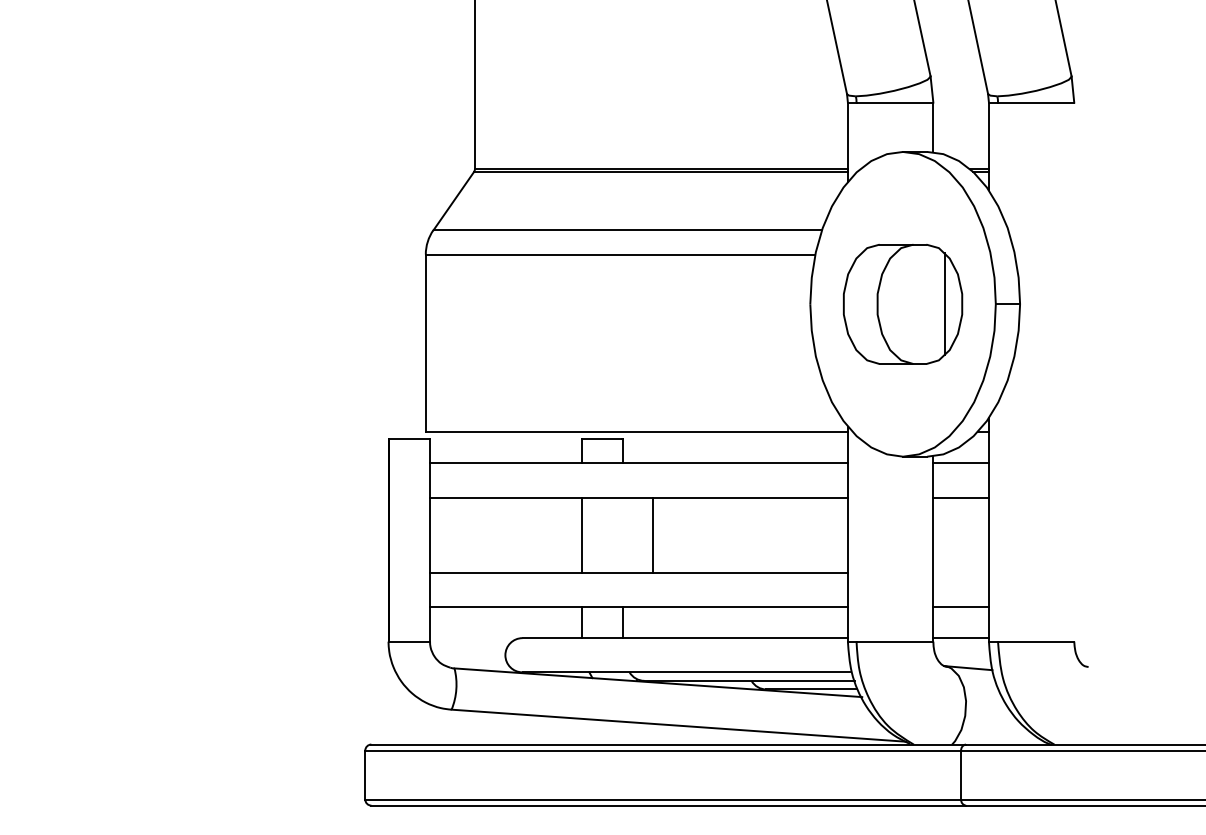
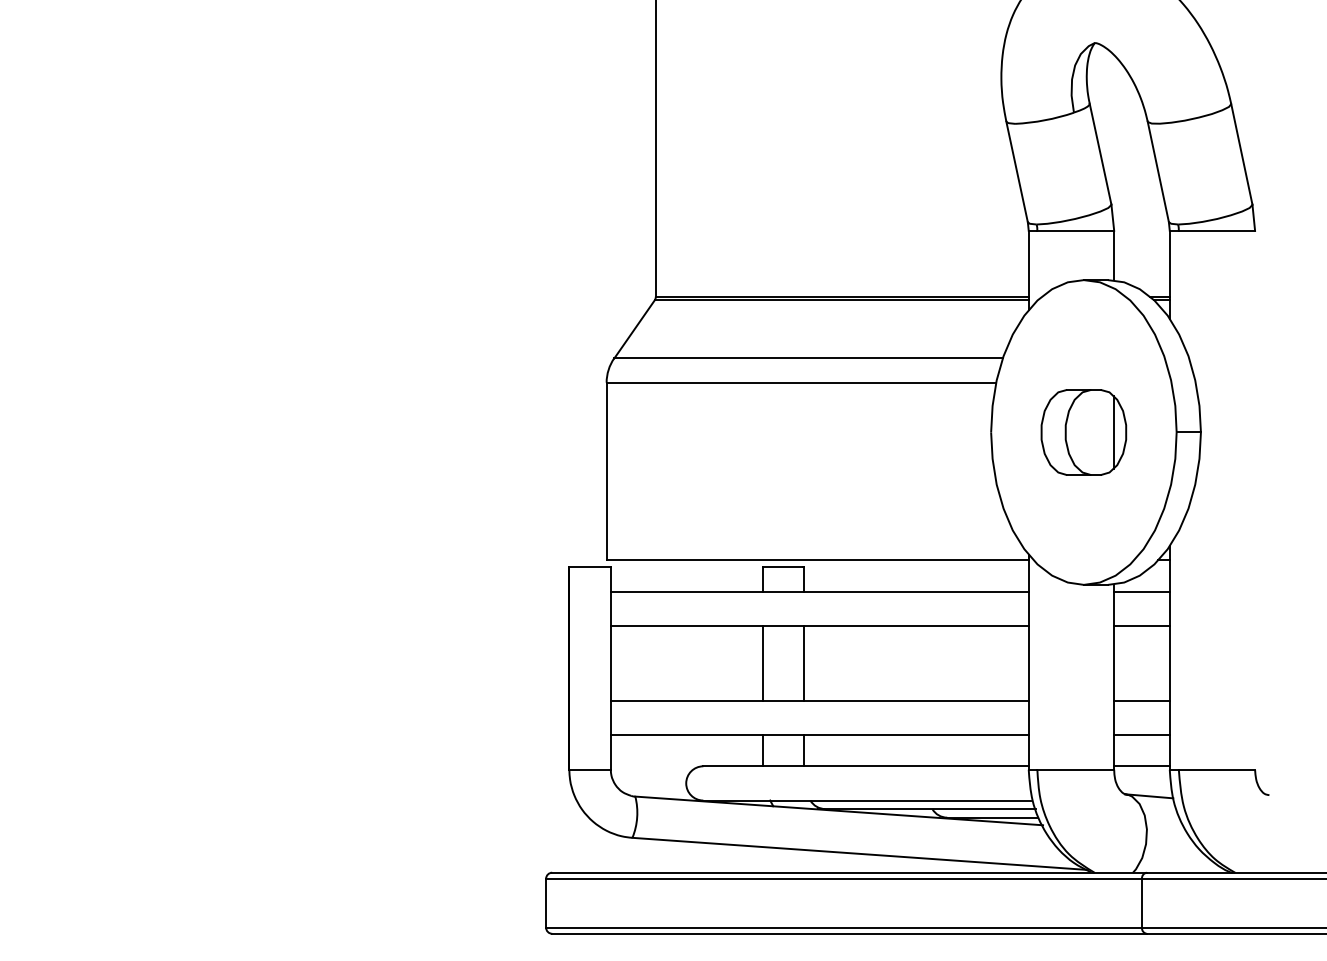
part: (902, 304) -> (1083, 432), size x0.71
line: (653, 535) -> (804, 663), moved
line: (960, 573) -> (1141, 701), added

